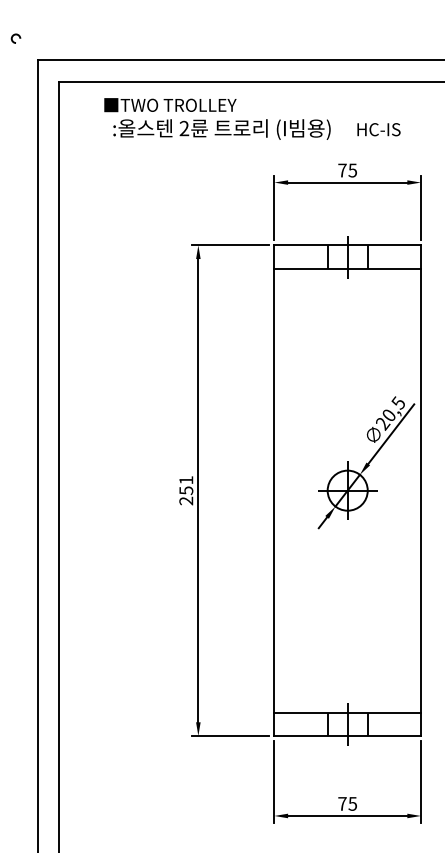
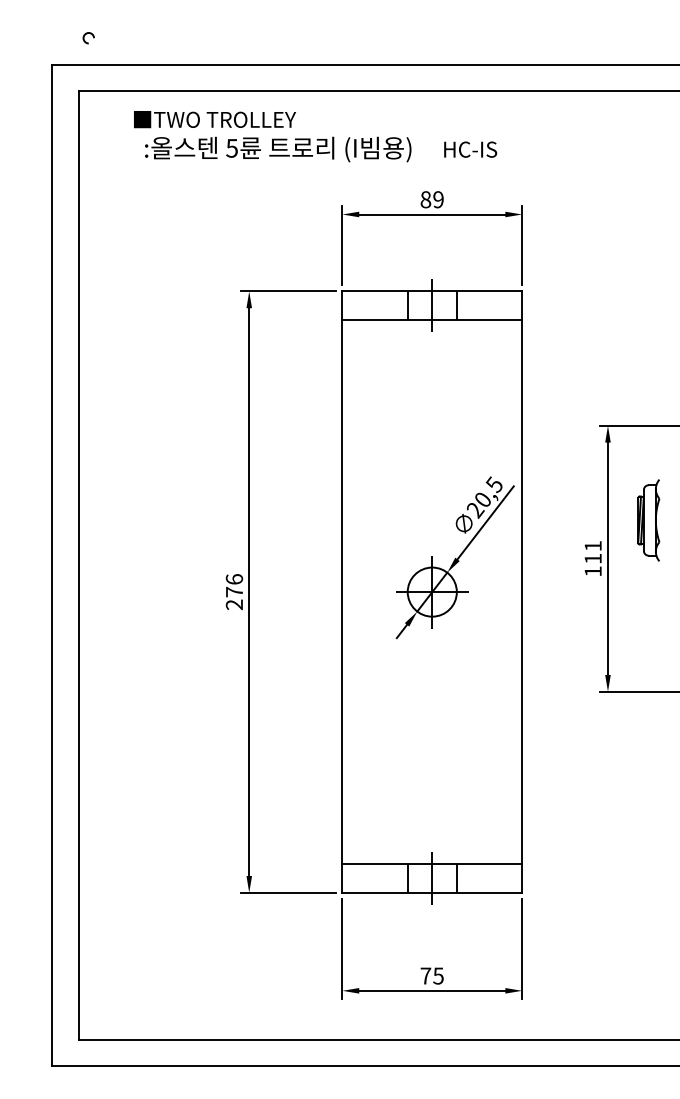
arc: (13, 40) -> (85, 40), moved
text: (183, 127) -> (231, 147), 2 -> 5
text: (347, 170) -> (431, 199), 75 -> 89
text: (186, 485) -> (234, 585), 251 -> 276

